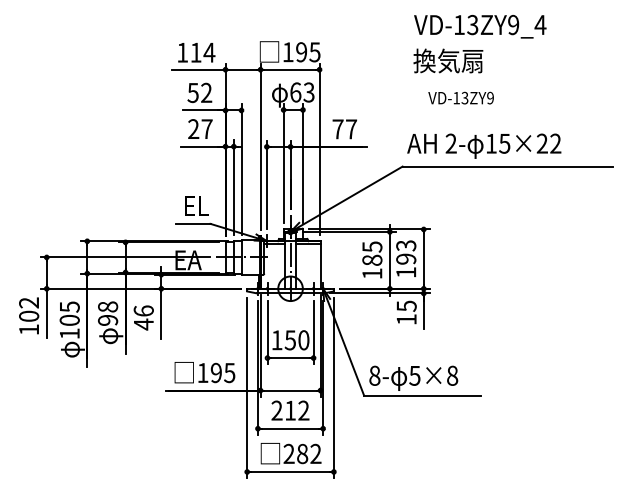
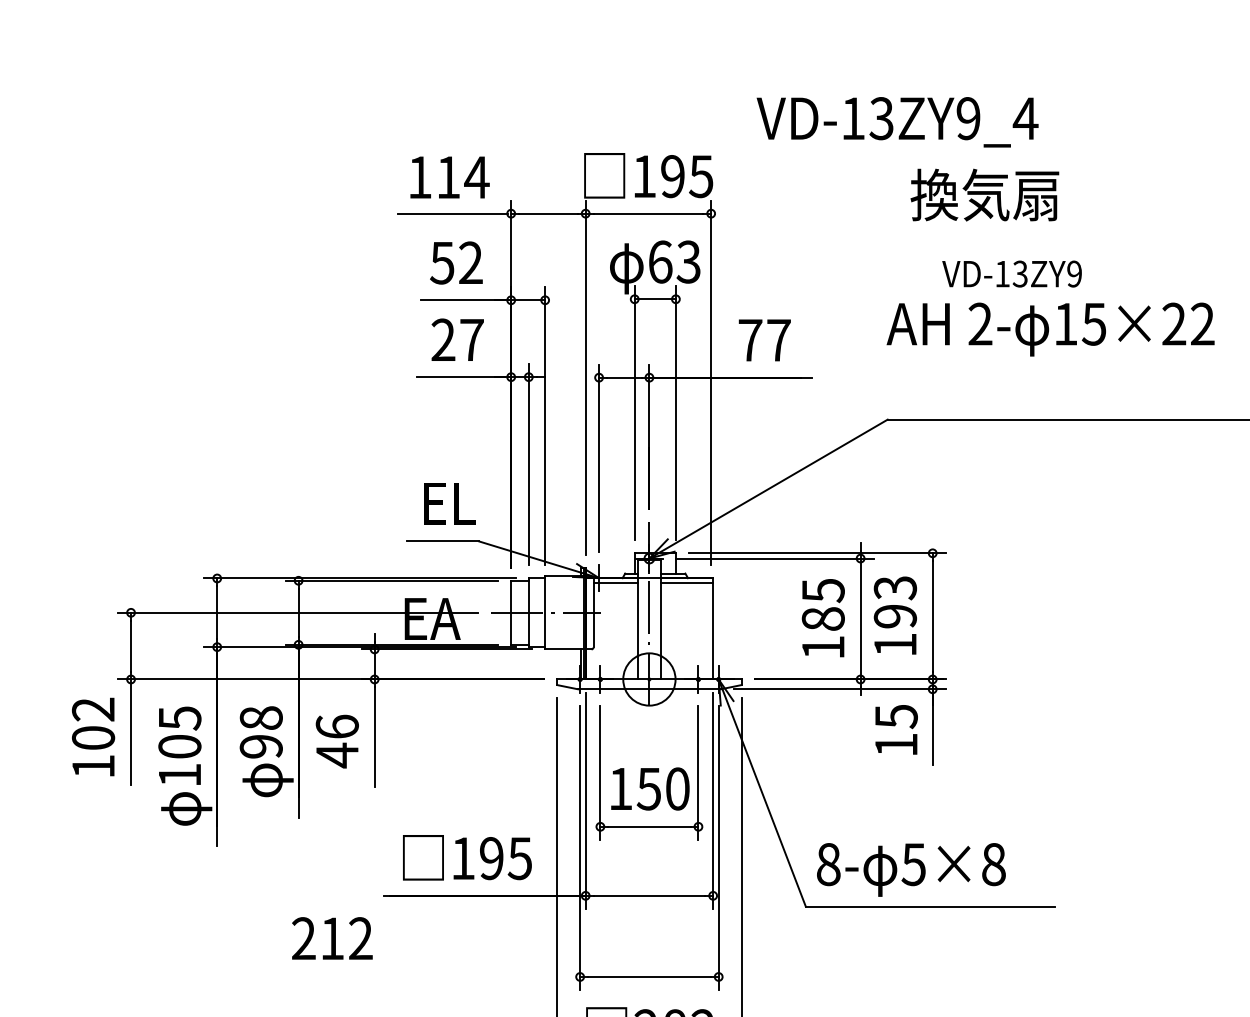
text: (480, 26) -> (898, 121), moved
text: (484, 145) -> (1051, 327), moved
text: (290, 410) -> (332, 938), moved

